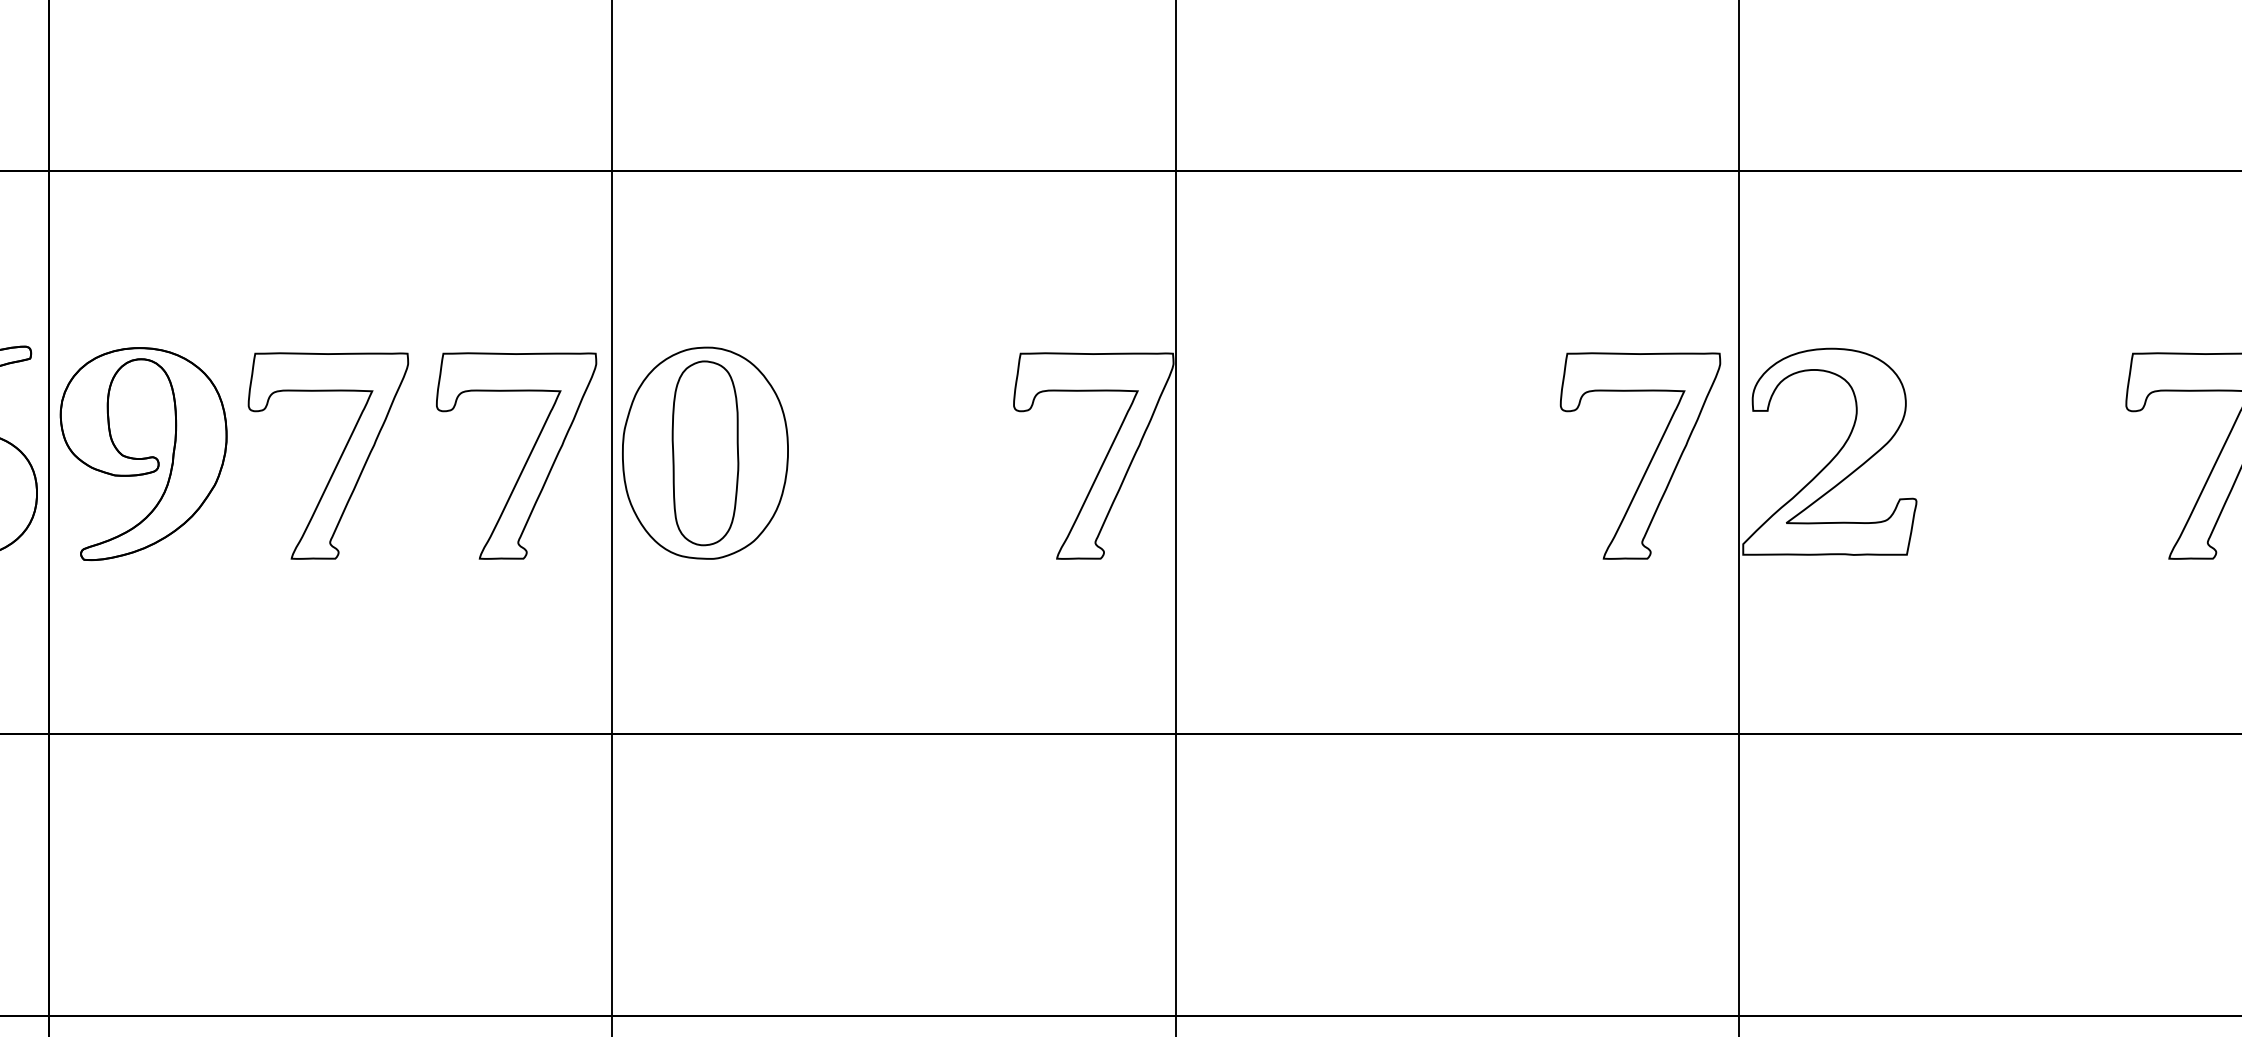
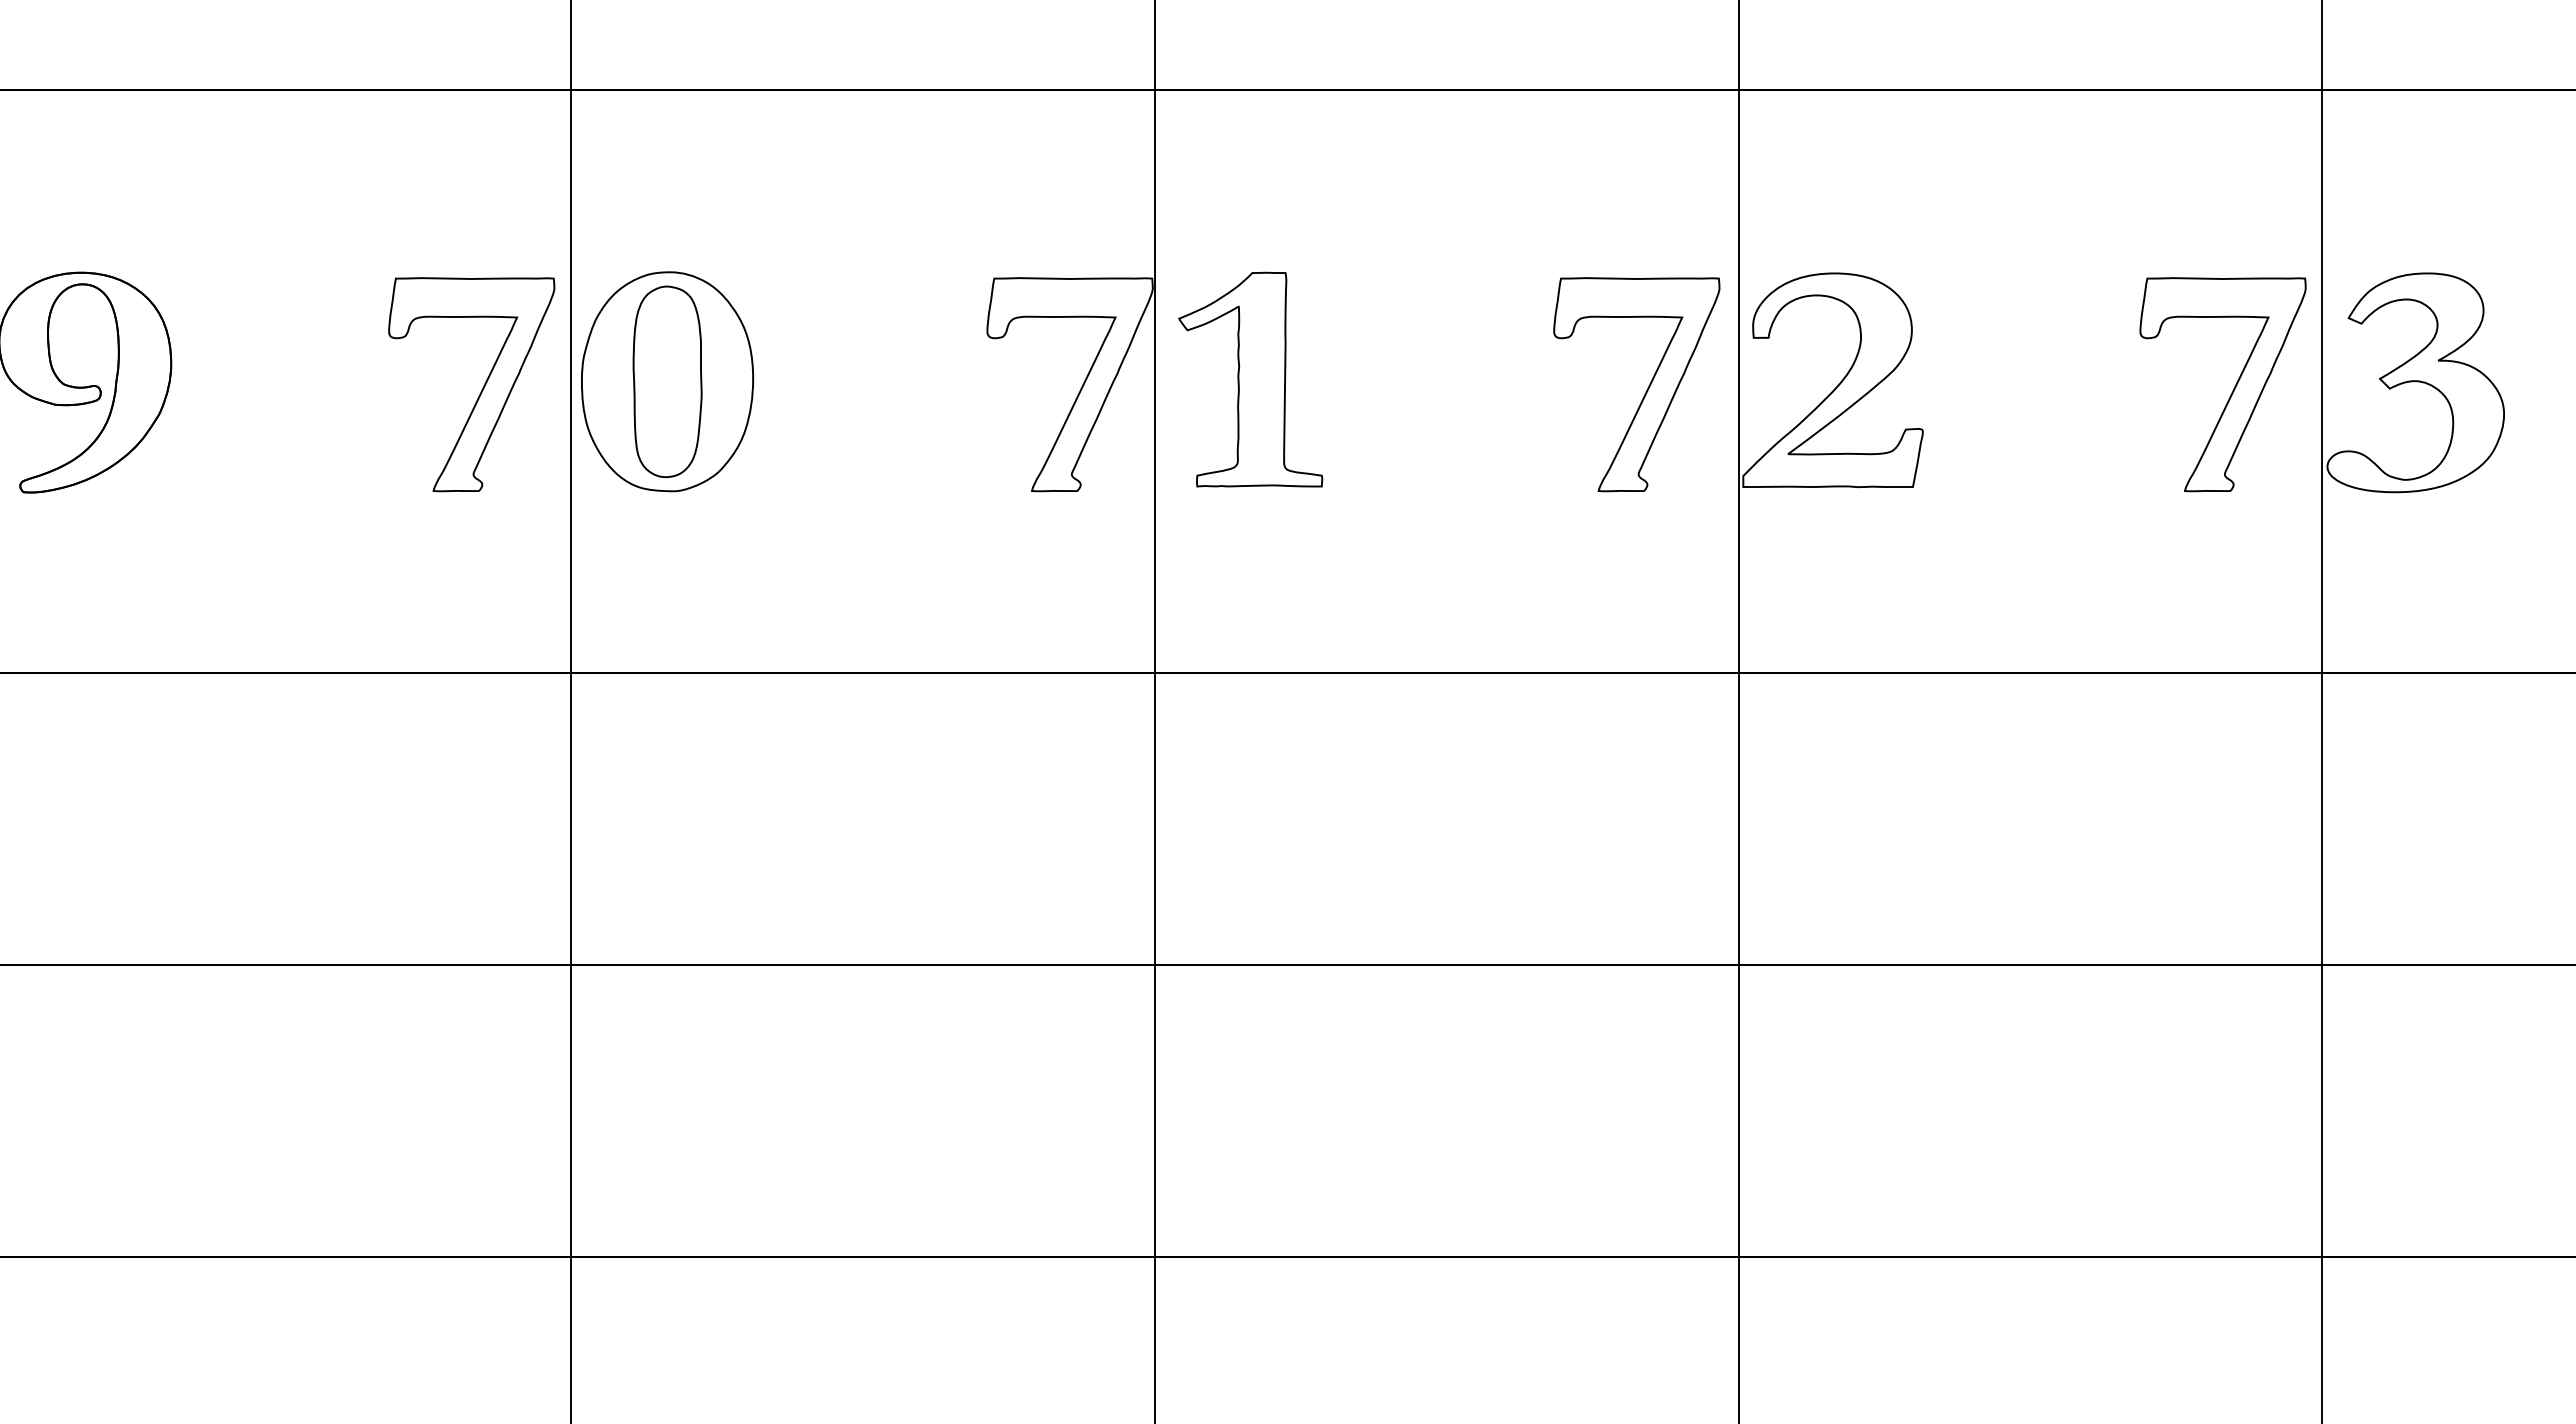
part: (1267, 451) -> (1250, 379), added
part: (337, 460) -> (286, 389), removed

